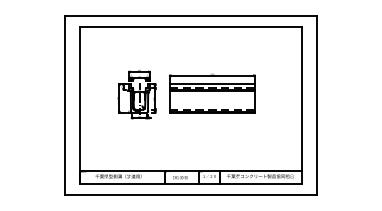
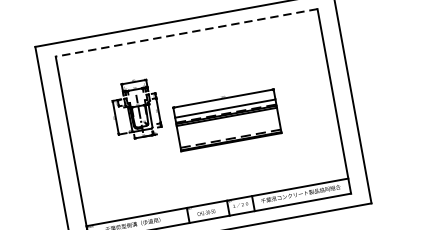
line: (191, 27) -> (187, 32), solid -> dashed
part: (212, 93) -> (227, 119), moved
part: (136, 94) -> (135, 109), moved

